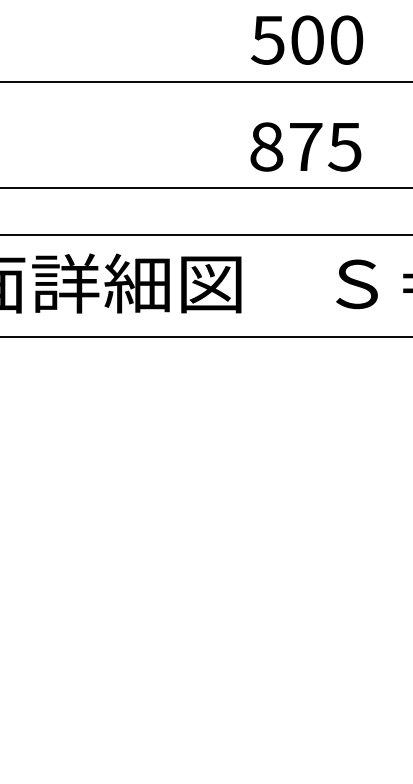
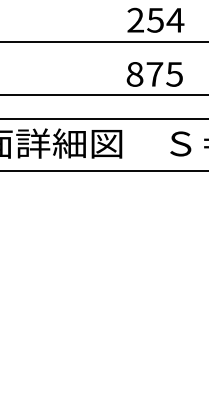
text: (307, 38) -> (155, 19), 500 -> 254

